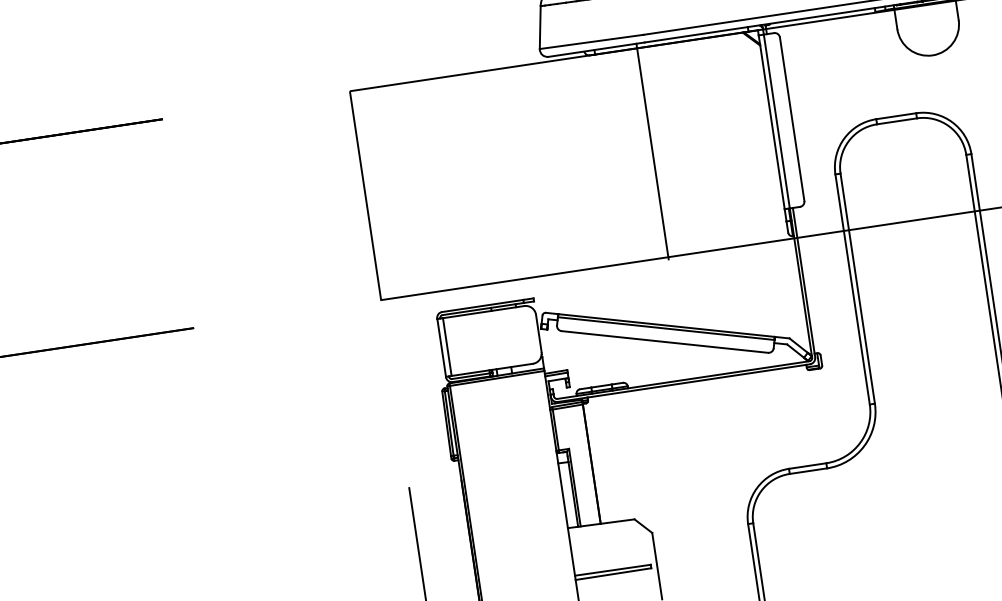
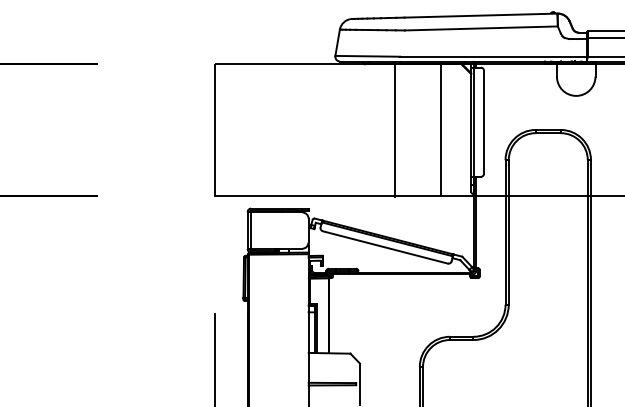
line: (726, 140) -> (441, 129), added

